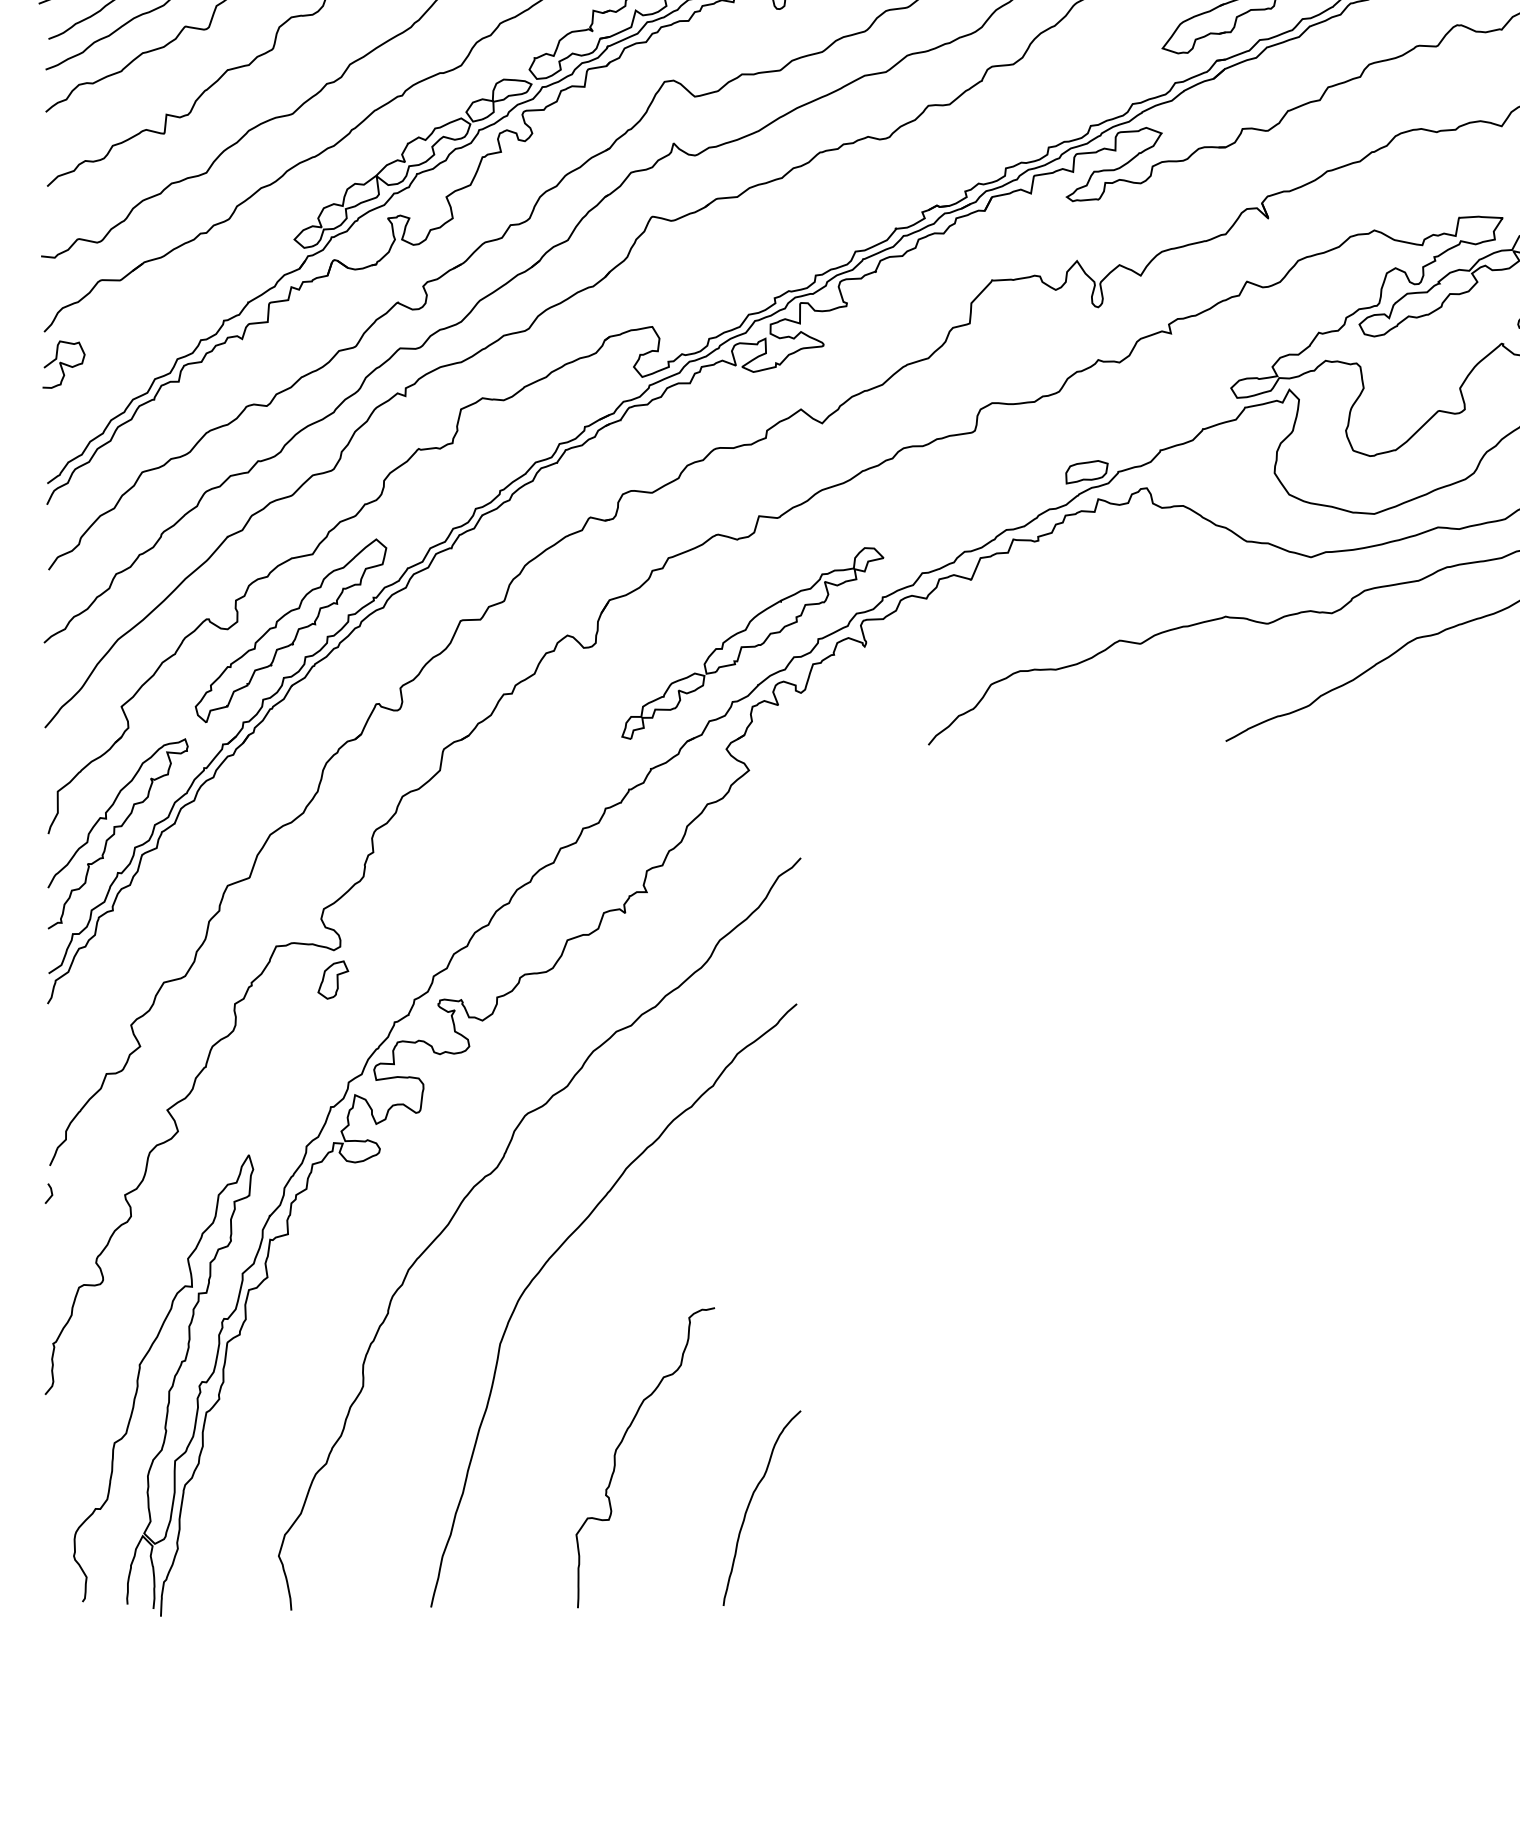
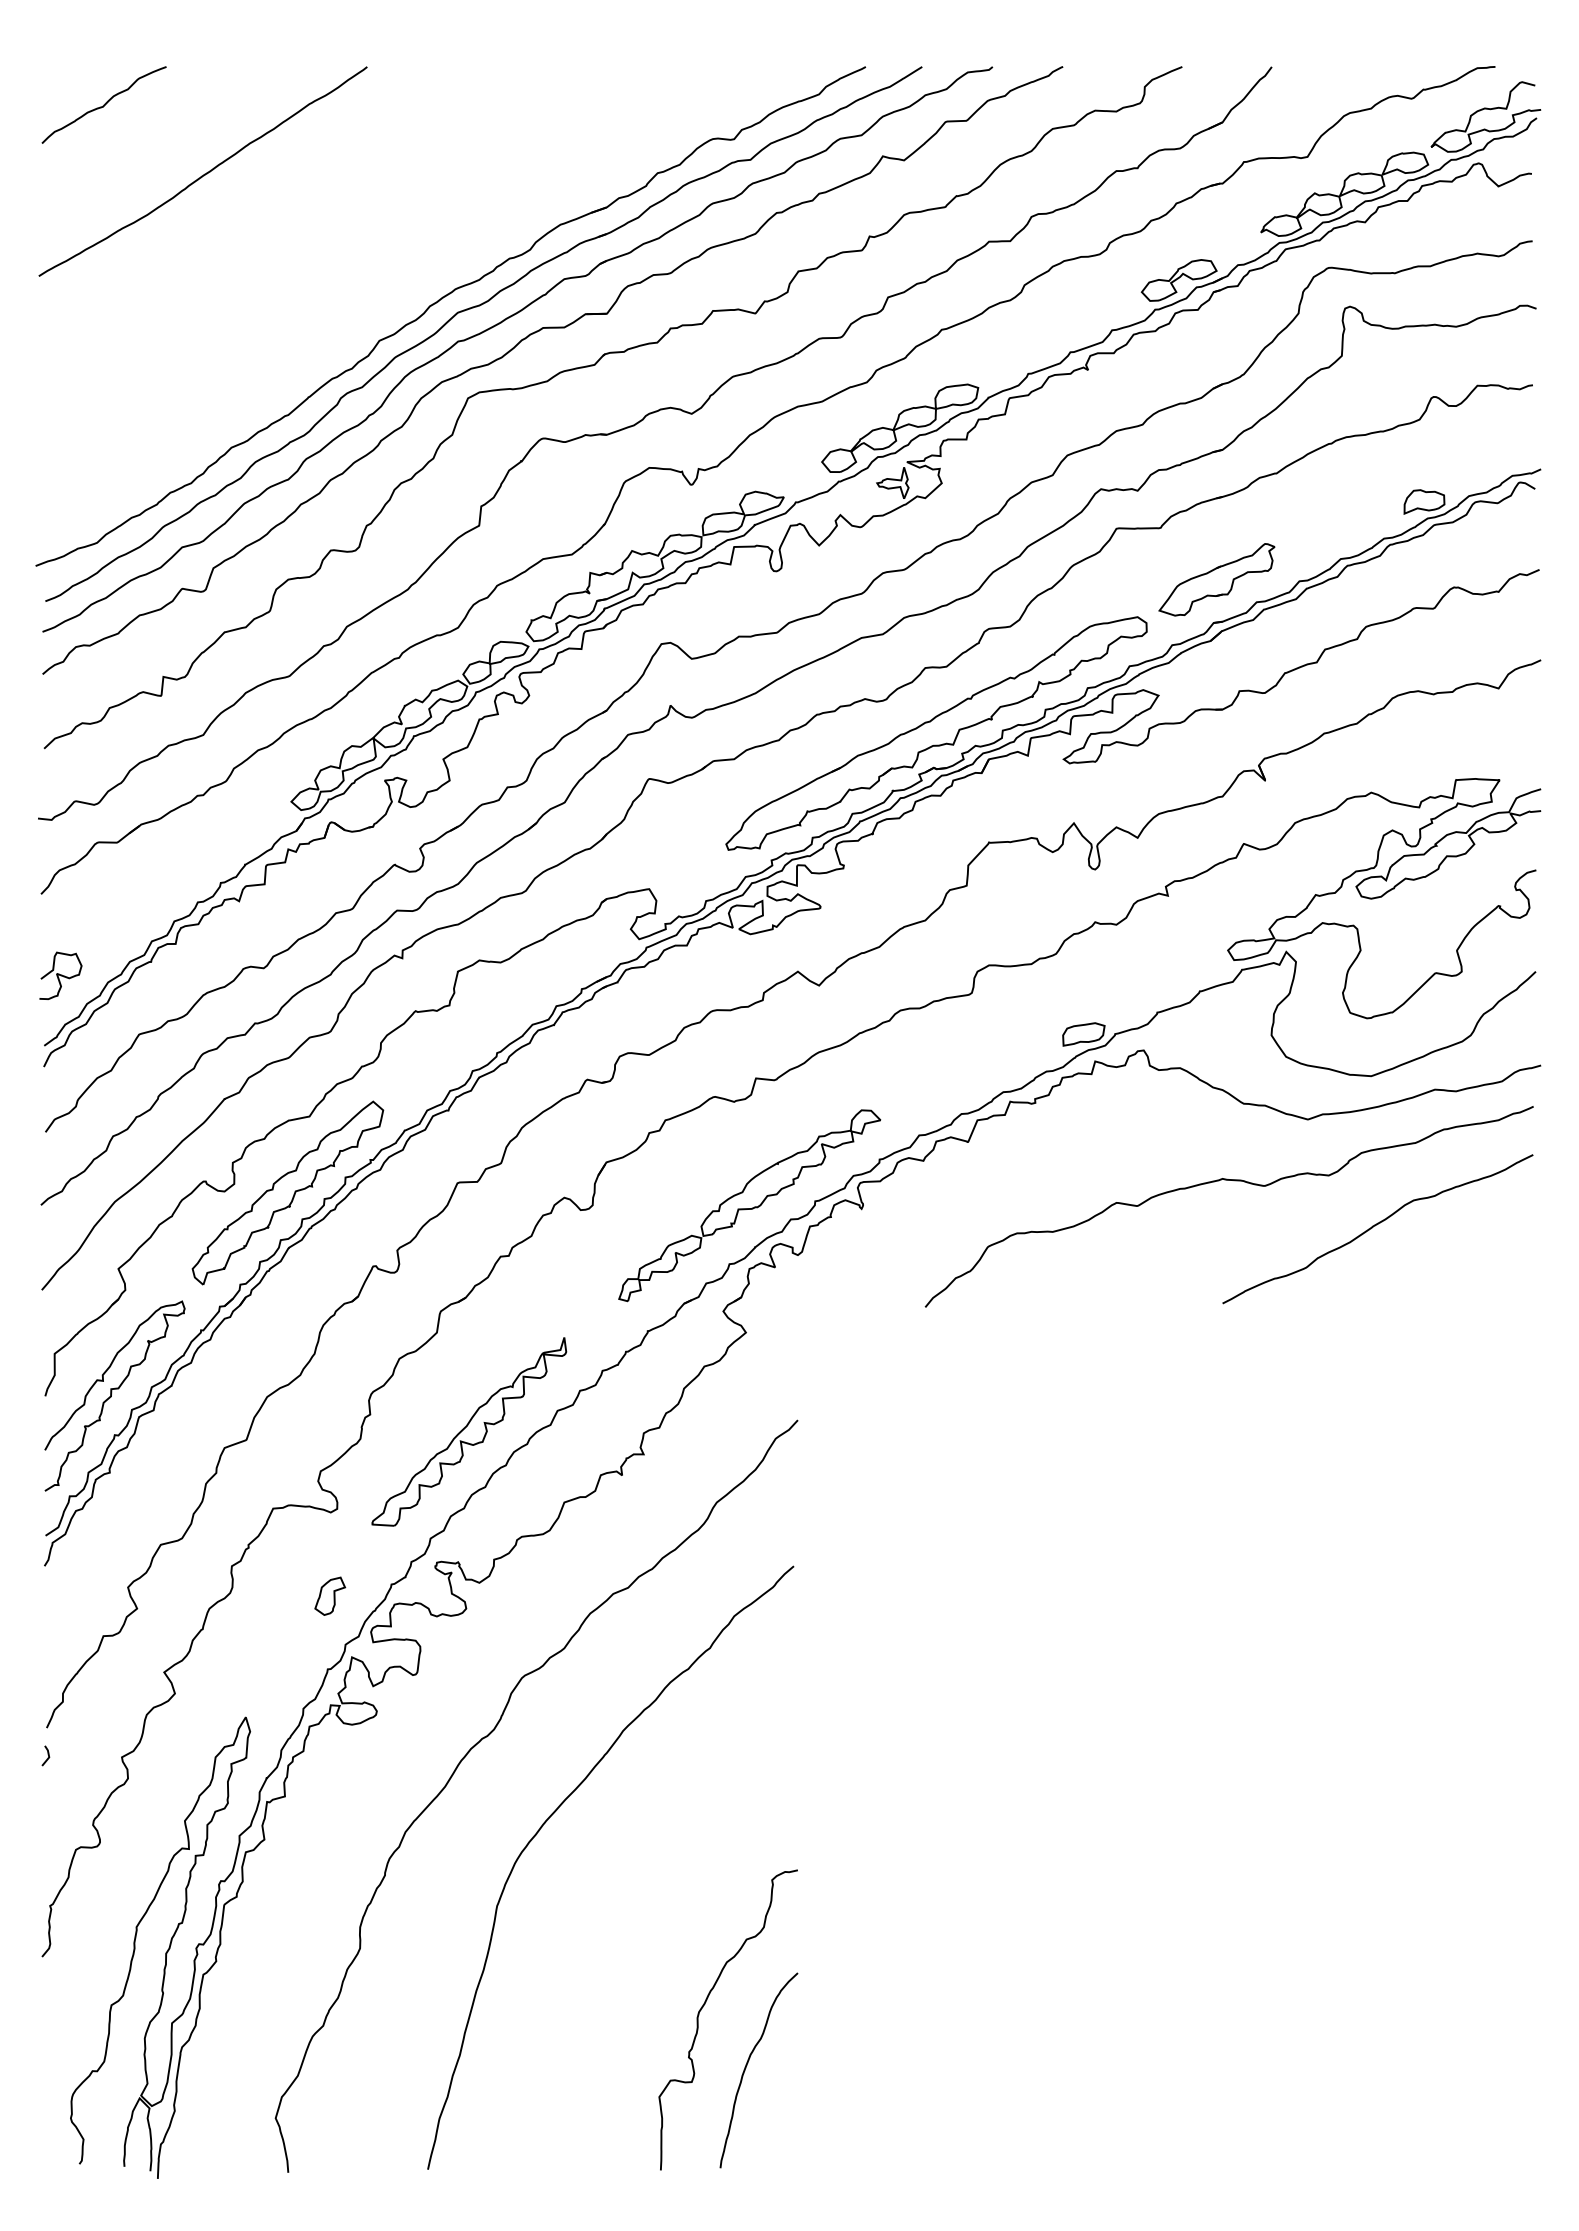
part: (939, 171) -> (936, 733), added
curve: (63, 364) -> (60, 975), moved
part: (472, 869) -> (469, 1431), added
part: (333, 979) -> (330, 1595), moved
curve: (622, 1442) -> (705, 2004), moved

